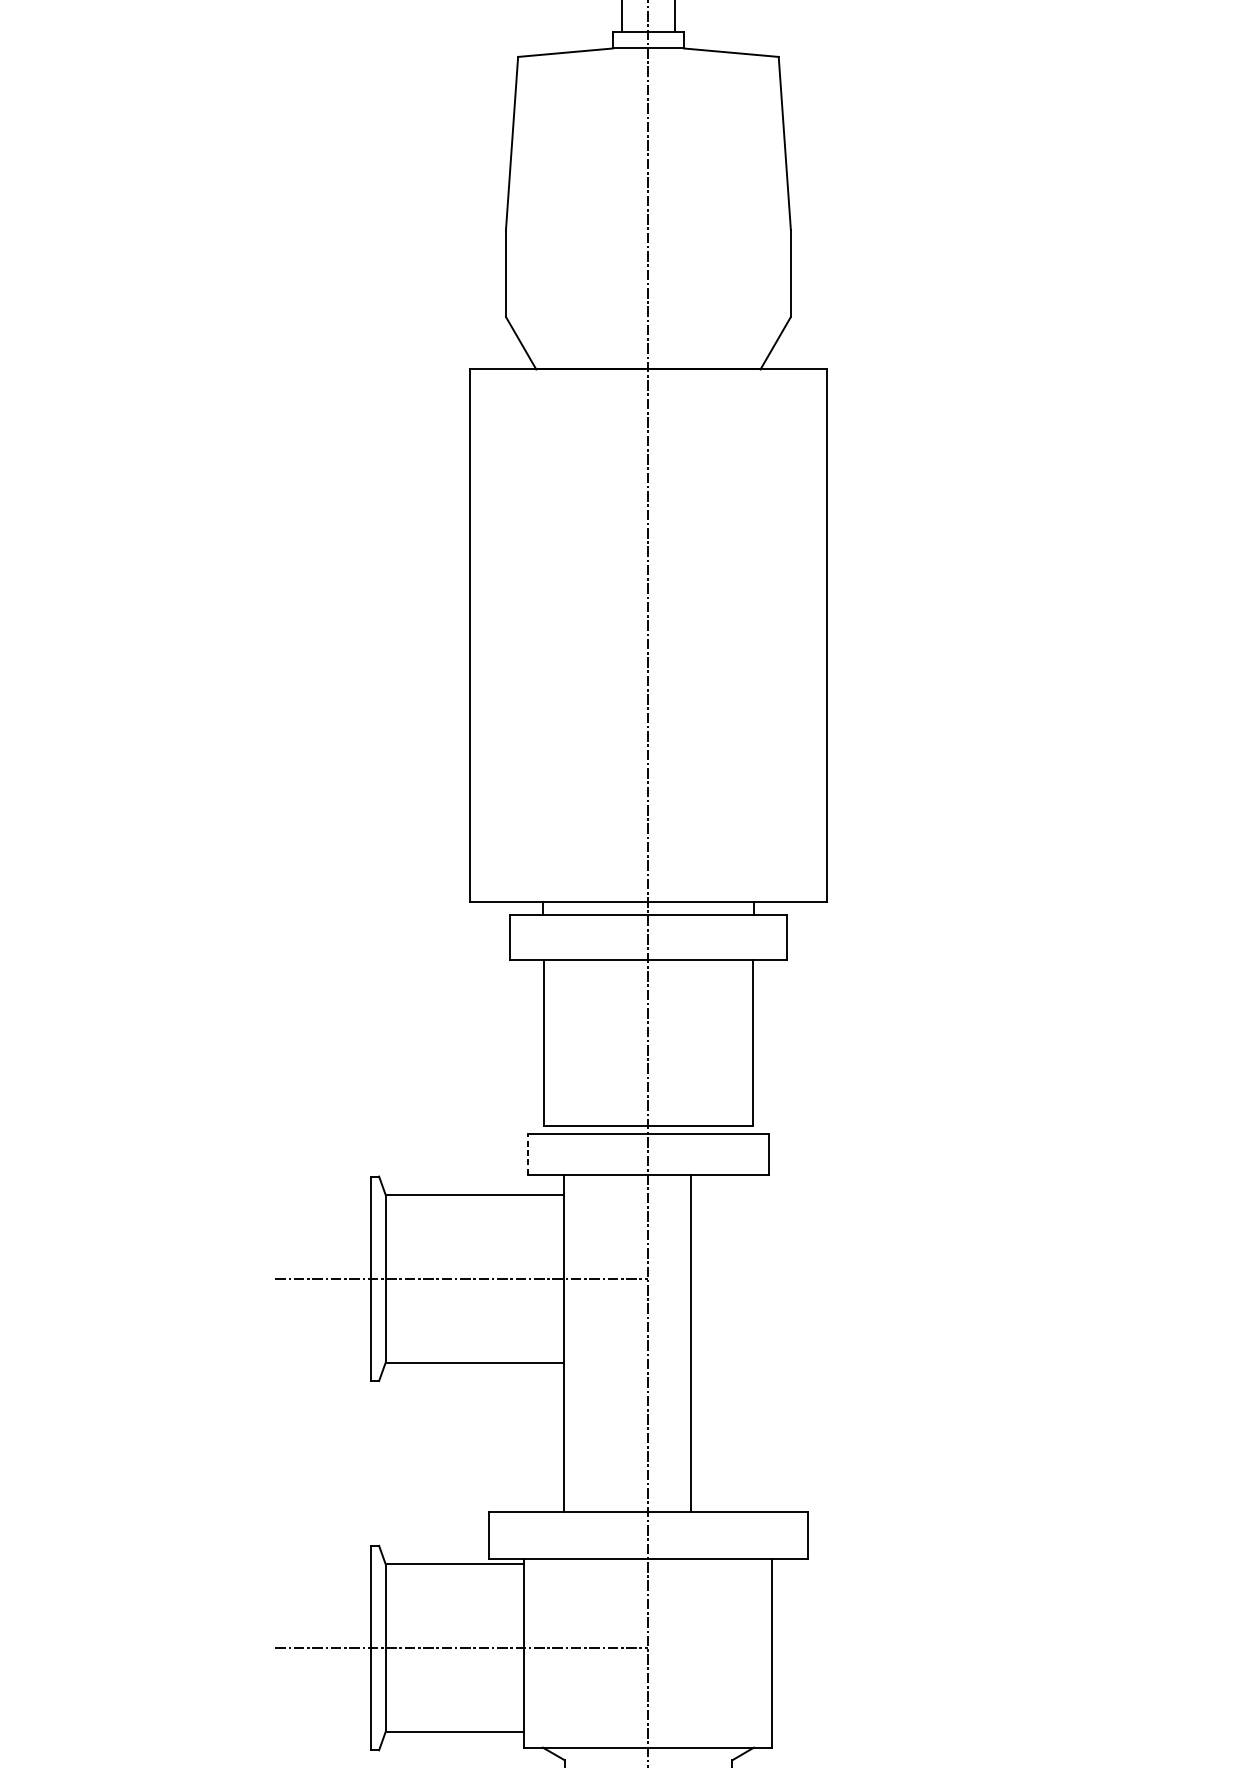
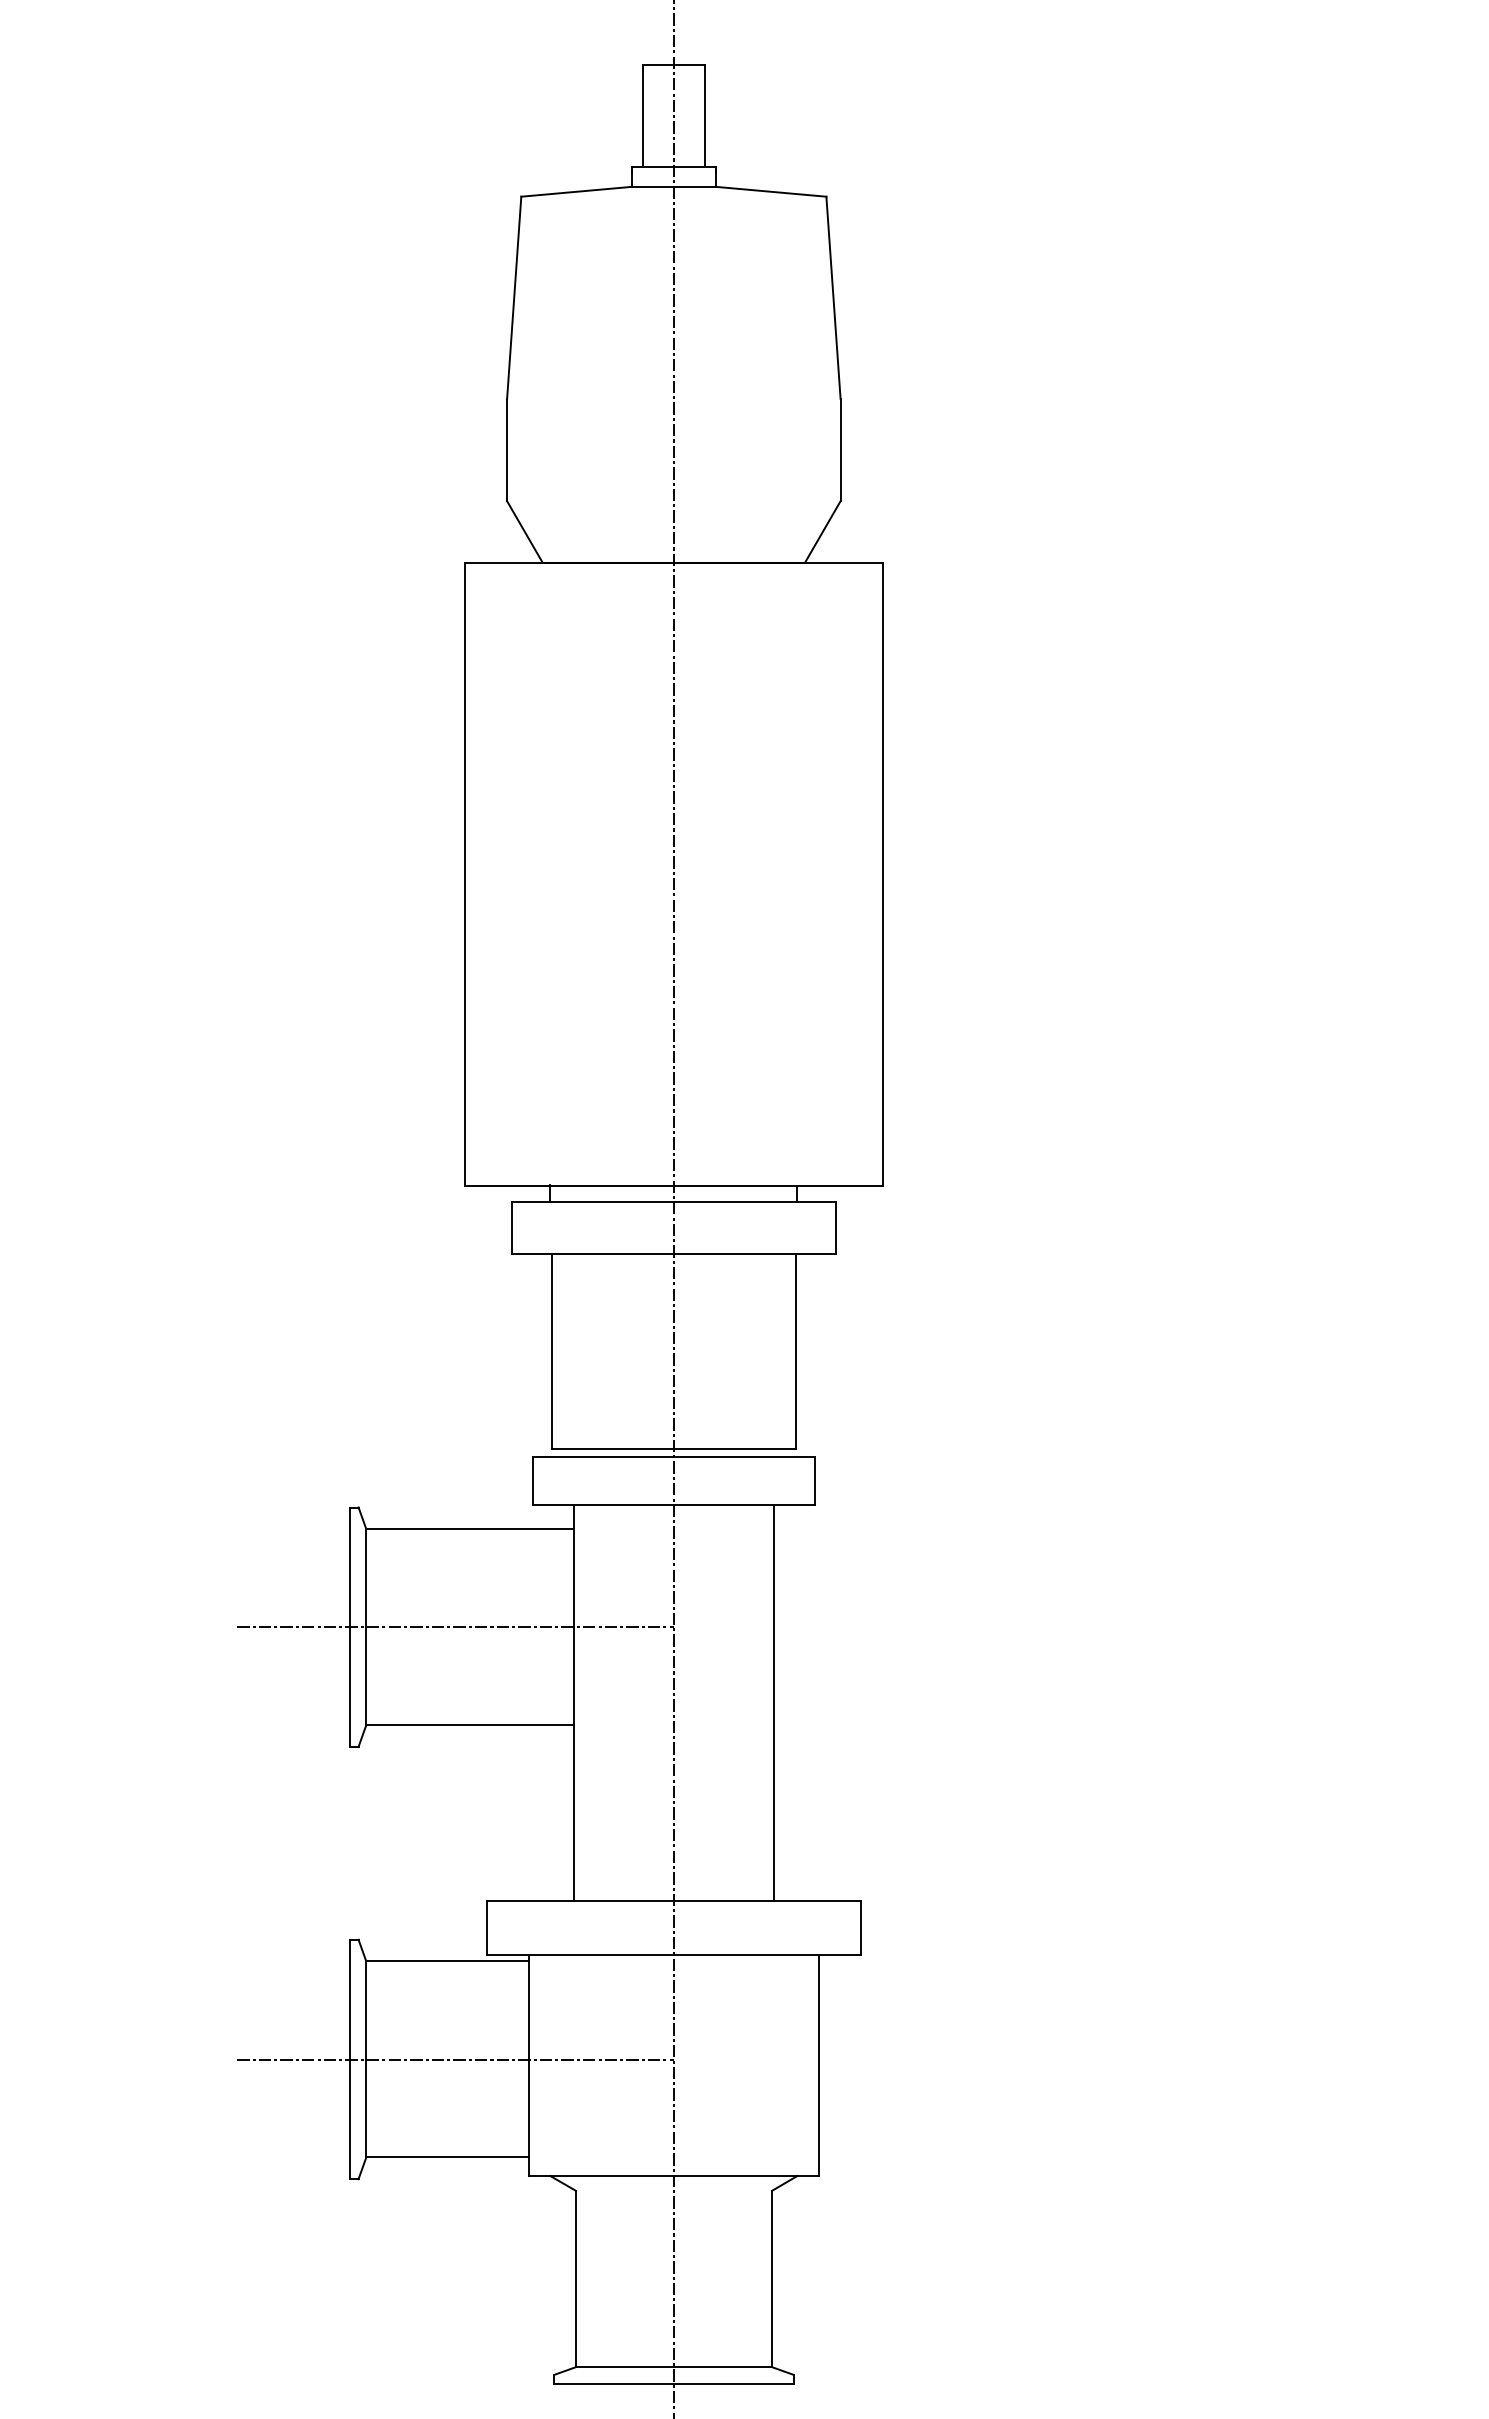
line: (527, 1154) -> (532, 1481), dashed -> solid
line: (690, 1343) -> (773, 1702), moved

